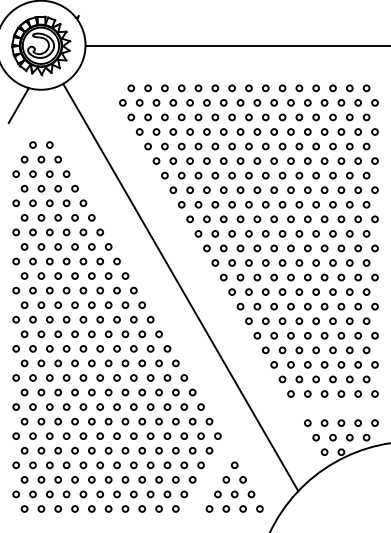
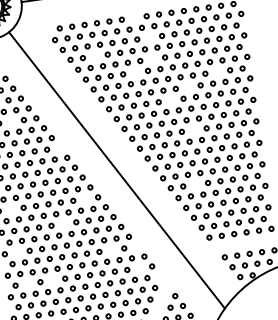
circle: (231, 88) -> (133, 18), removed
circle: (248, 117) -> (149, 37), removed
circle: (173, 131) -> (95, 55), removed
circle: (248, 146) -> (152, 59), removed
circle: (223, 160) -> (135, 72), removed
circle: (332, 175) -> (217, 71), removed
circle: (290, 189) -> (187, 86), removed
circle: (49, 203) -> (11, 122), removed
circle: (265, 204) -> (170, 100), removed
circle: (108, 246) -> (59, 147), removed
circle: (290, 248) -> (193, 130), removed
circle: (32, 319) -> (10, 209), removed
circle: (133, 319) -> (85, 198), removed
circle: (282, 320) -> (195, 184), removed
circle: (99, 348) -> (63, 223), removed
circle: (32, 377) -> (16, 252), removed
circle: (158, 392) -> (111, 250), removed
circle: (192, 392) -> (136, 246), removed
circle: (41, 421) -> (28, 283), removed
circle: (74, 421) -> (52, 280), removed
circle: (192, 421) -> (139, 268), removed
circle: (217, 435) -> (159, 275), removed

